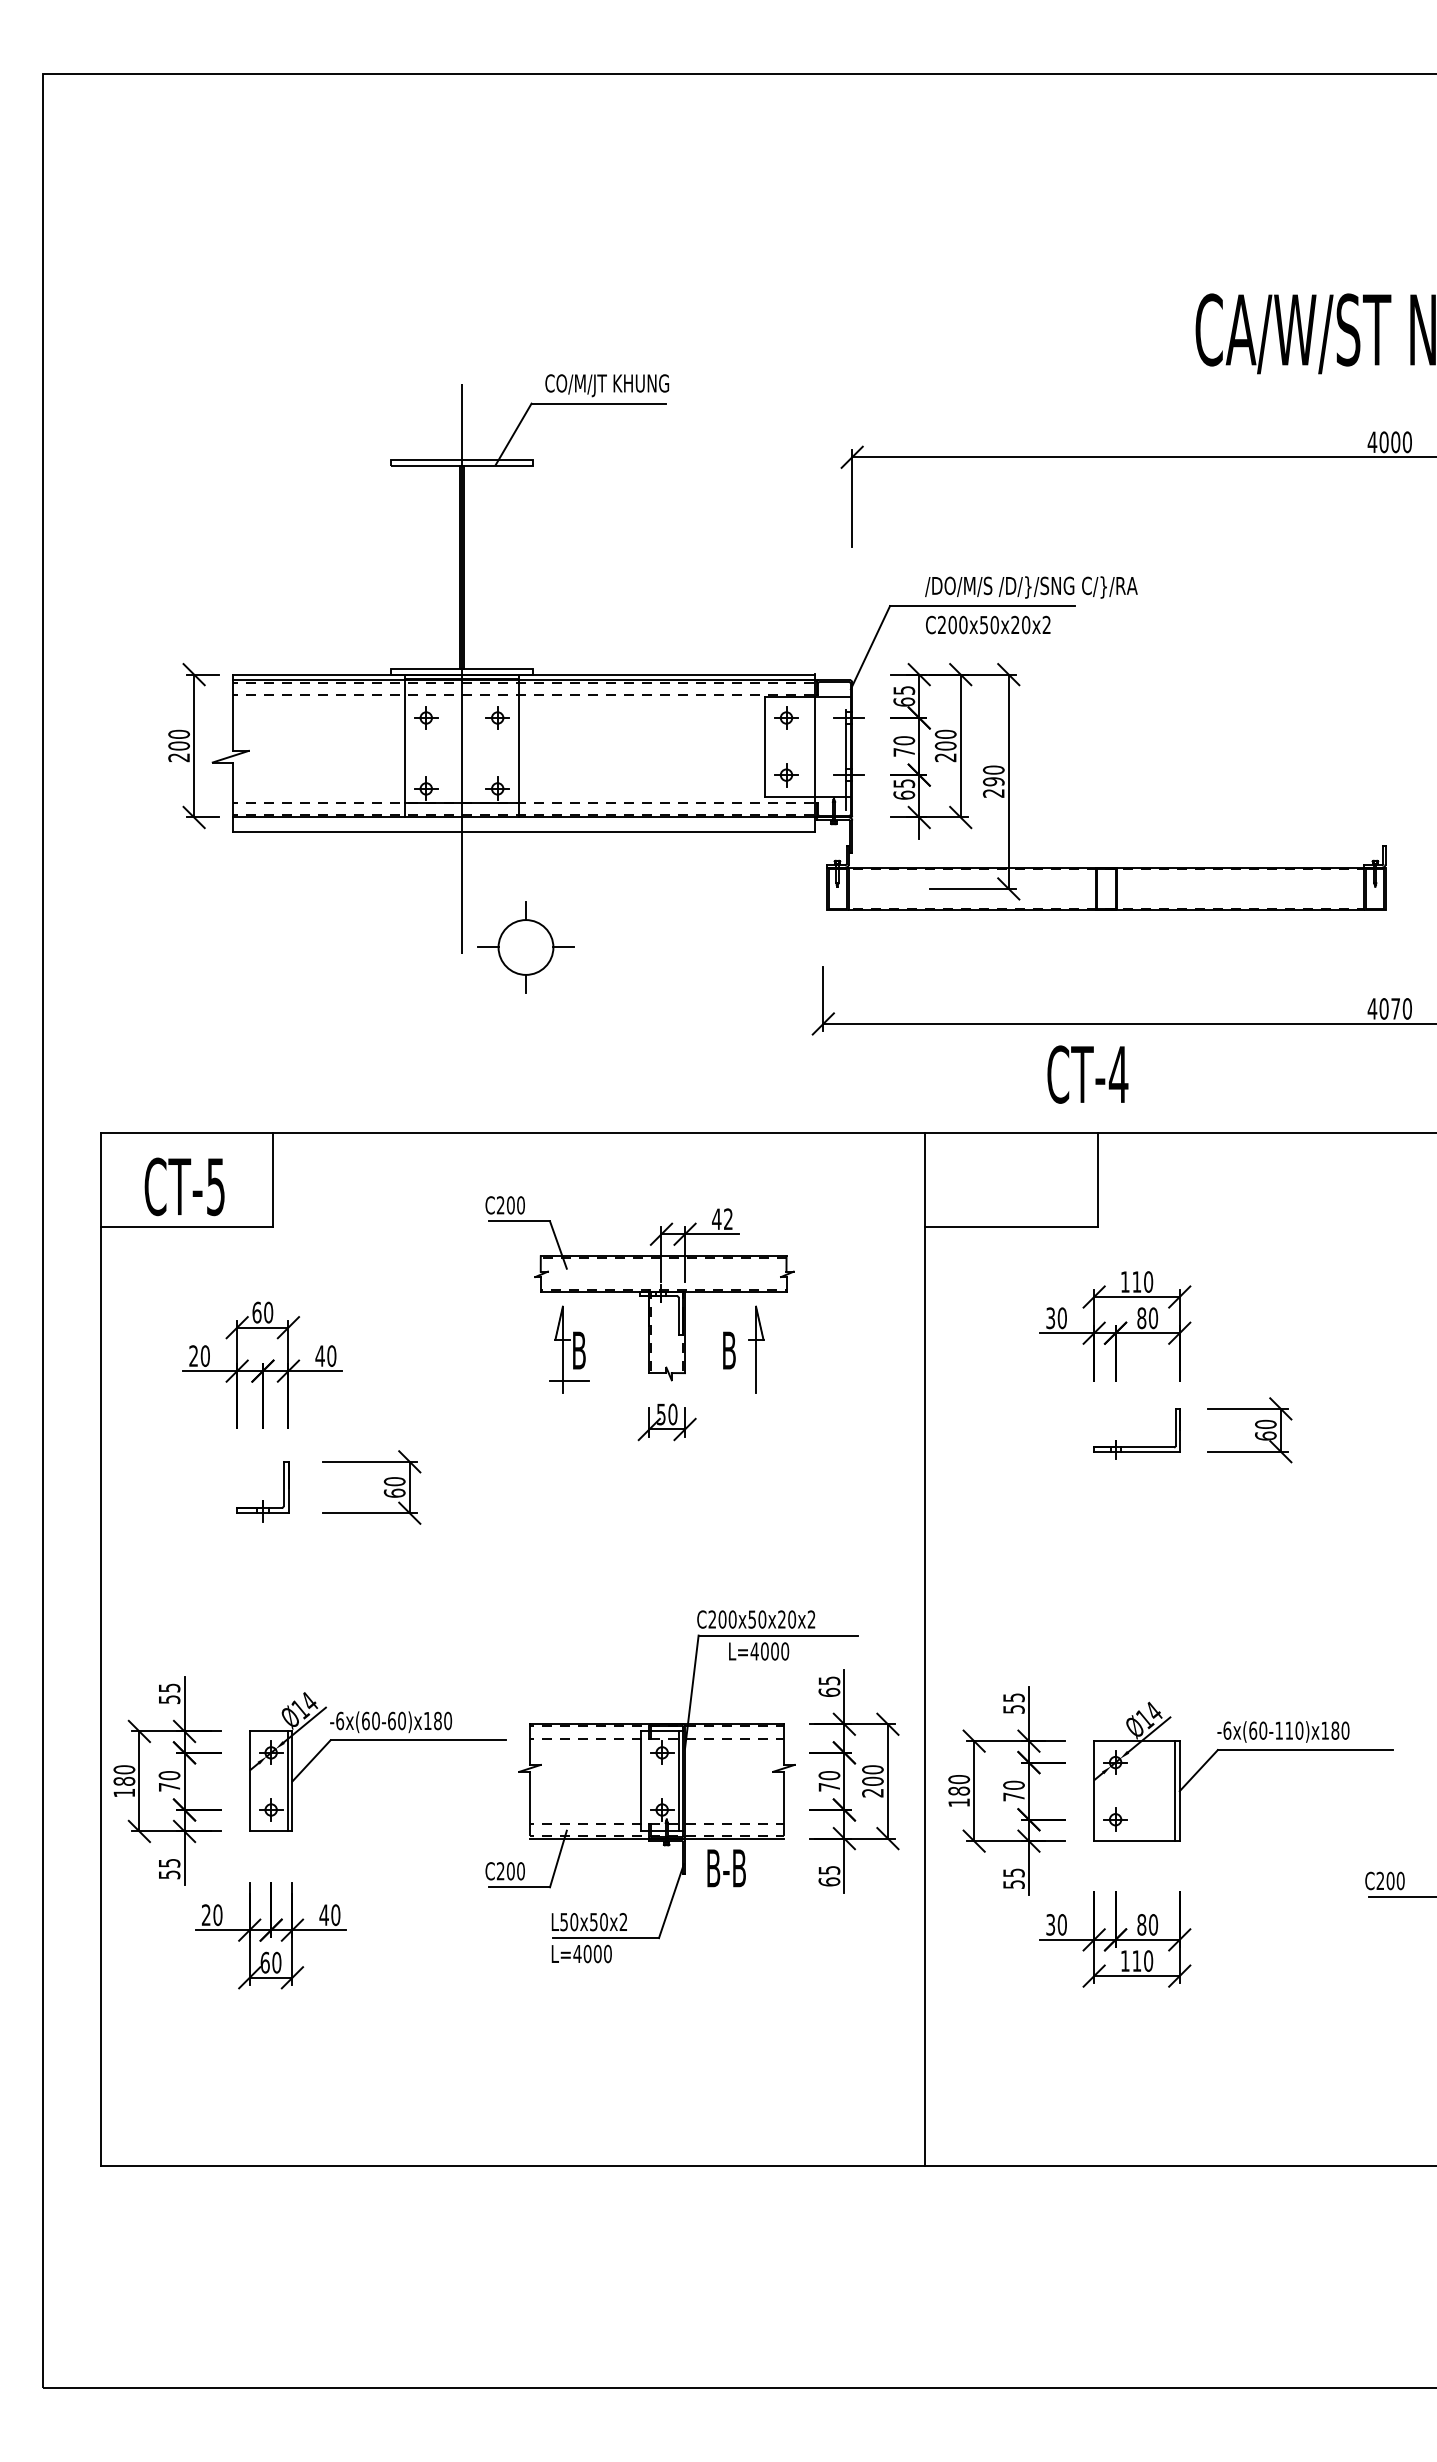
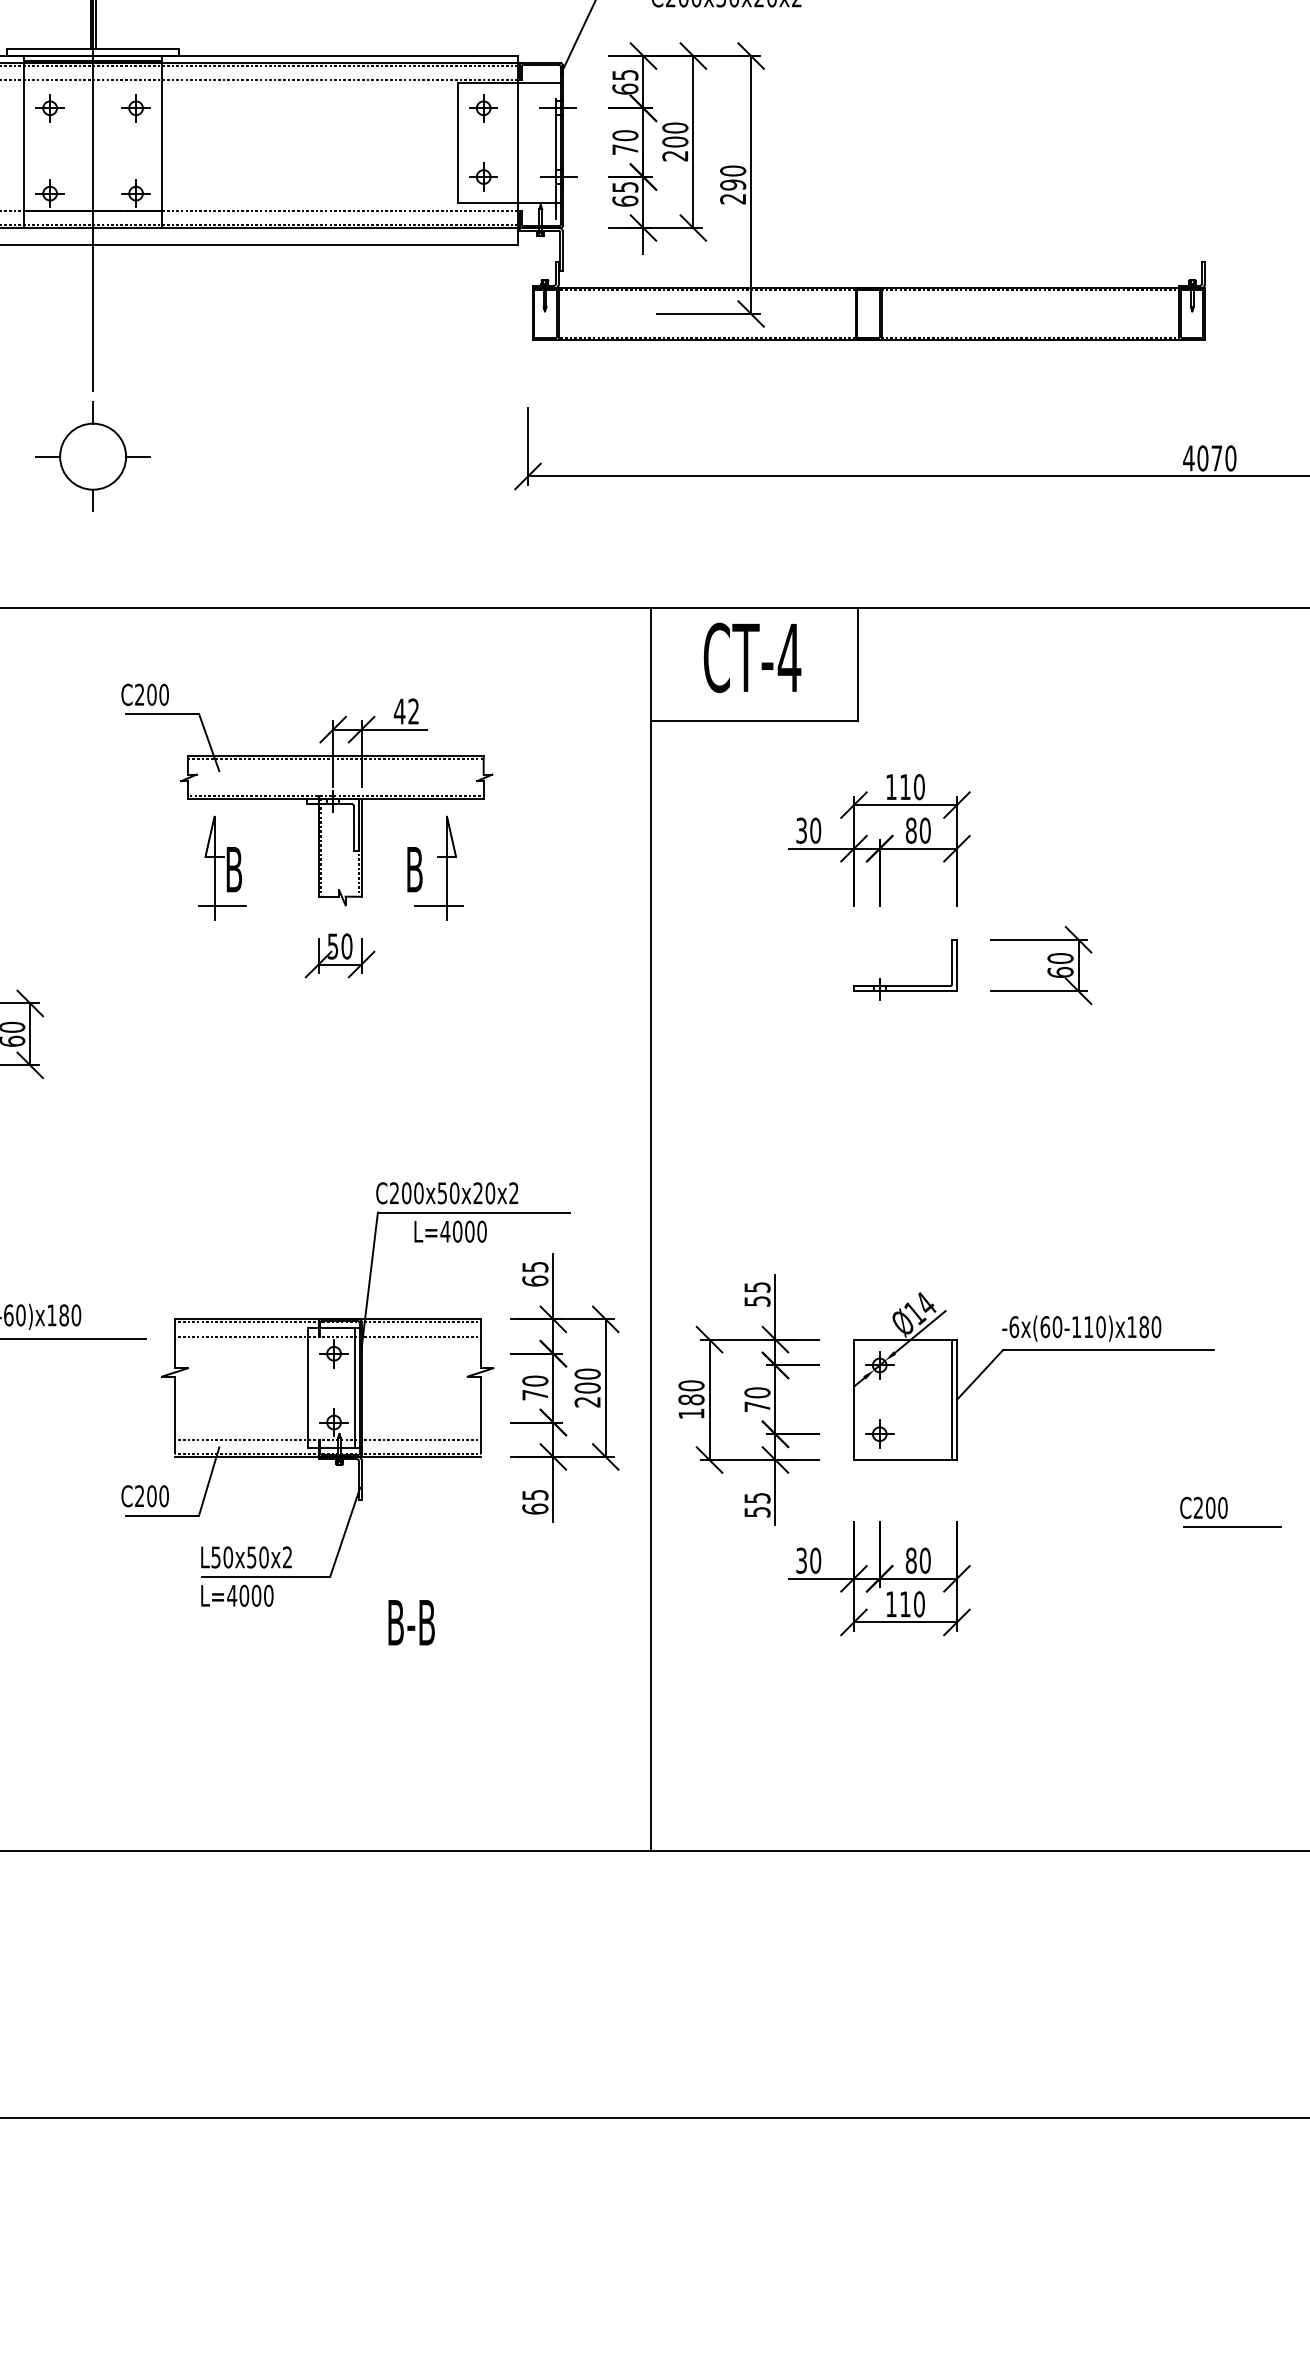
part: (525, 947) -> (92, 456), moved
text: (1087, 1074) -> (752, 657), moved
line: (749, 1380) -> (439, 905), added
text: (726, 1868) -> (411, 1622), moved

